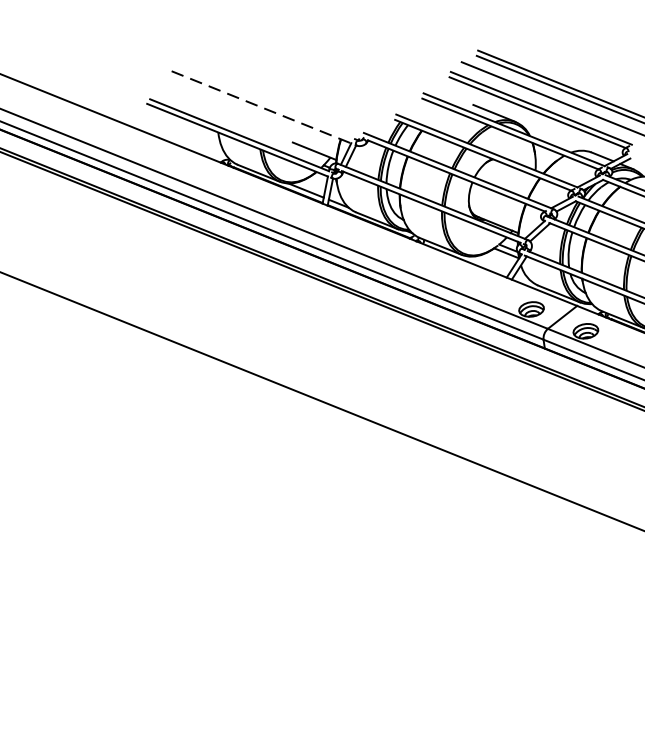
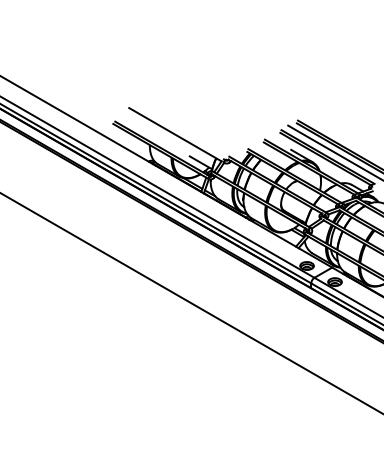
line: (261, 106) -> (175, 134), dashed -> solid

